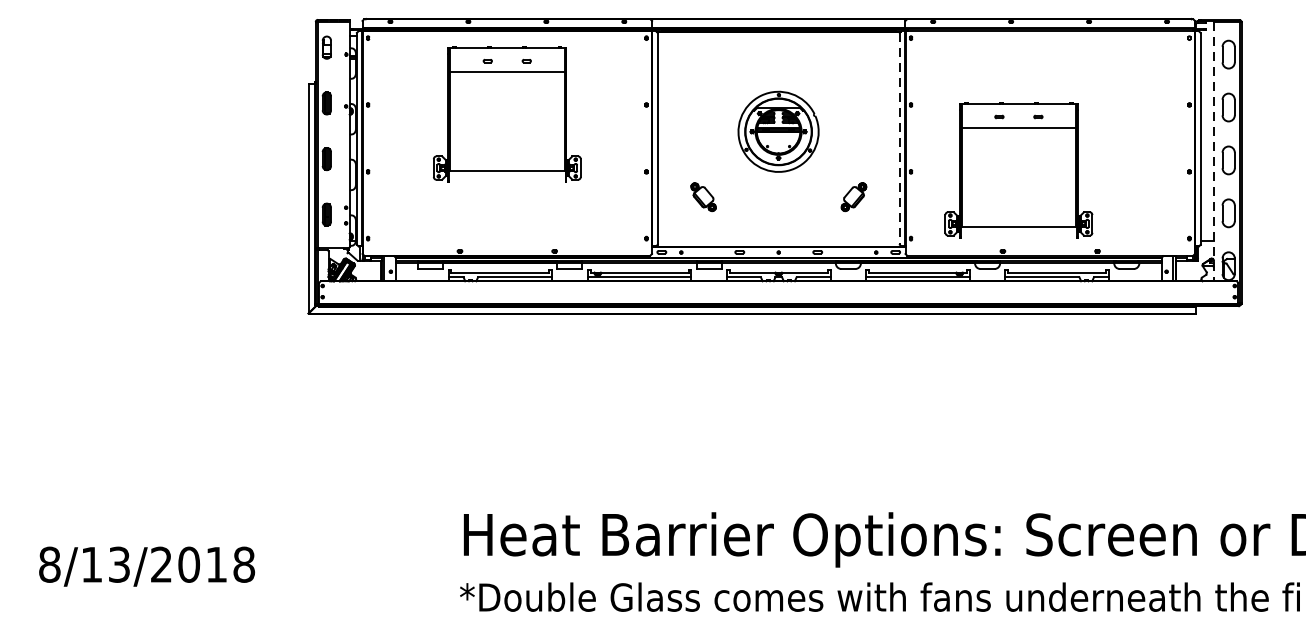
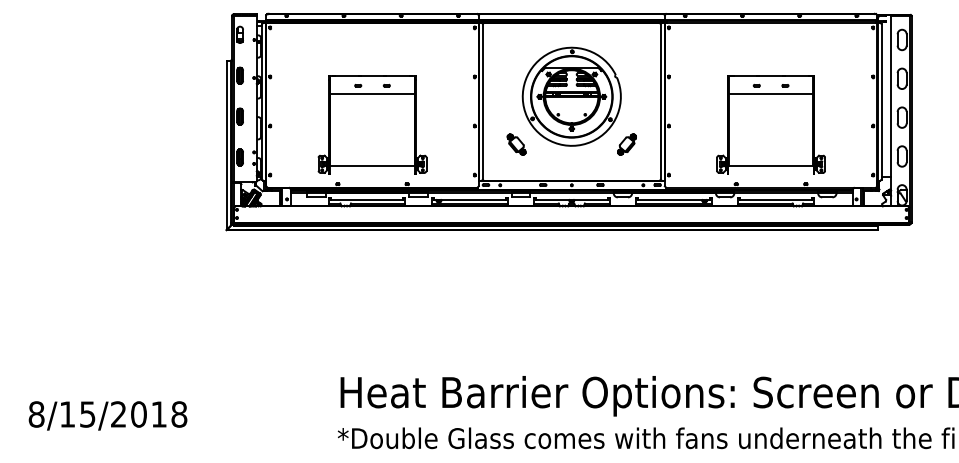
part: (507, 113) -> (372, 124), moved
part: (778, 131) -> (571, 96), size x1.67
line: (899, 138) -> (660, 101), dashed -> solid
line: (1214, 152) -> (891, 111), dashed -> solid
part: (1018, 169) -> (770, 124), moved
text: (119, 564) -> (87, 414), 8/13/2018 -> 8/15/2018

